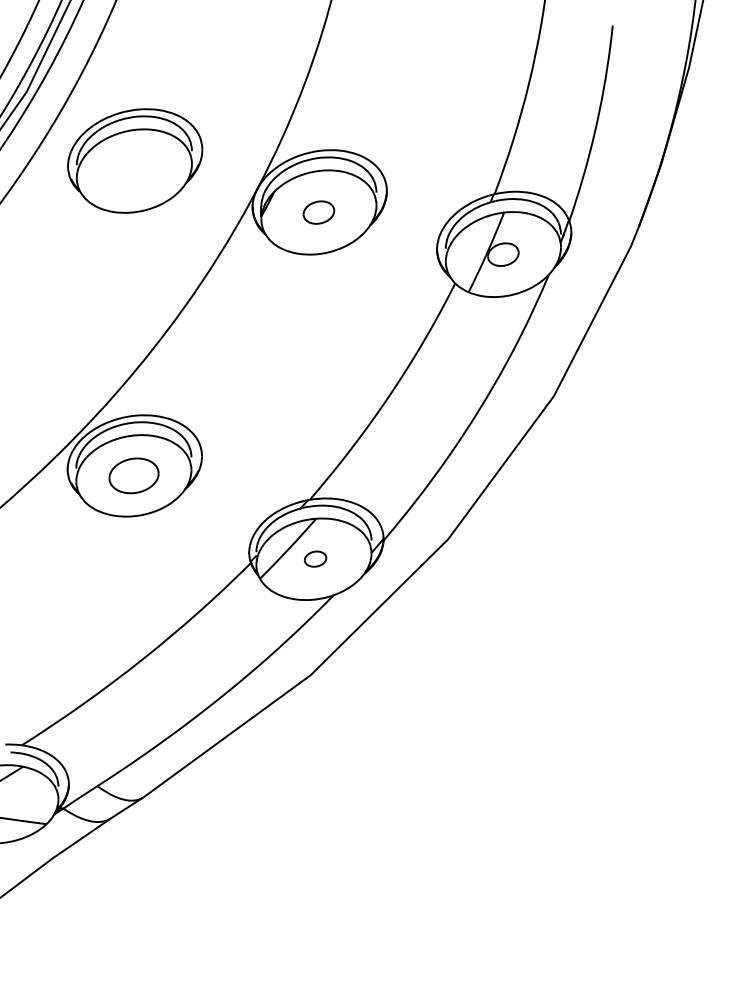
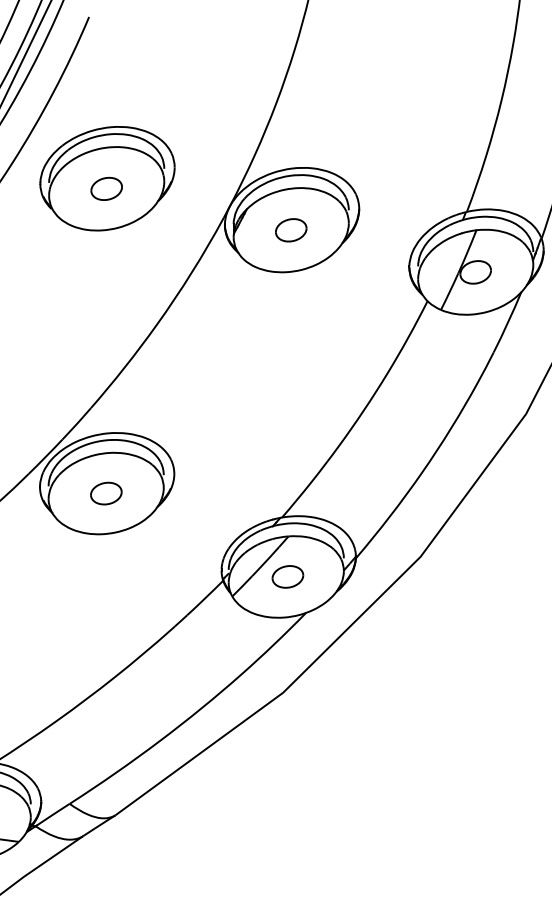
part: (134, 171) -> (106, 189), added
part: (133, 475) -> (105, 493), size x0.62
part: (315, 558) -> (287, 576), size x1.43

